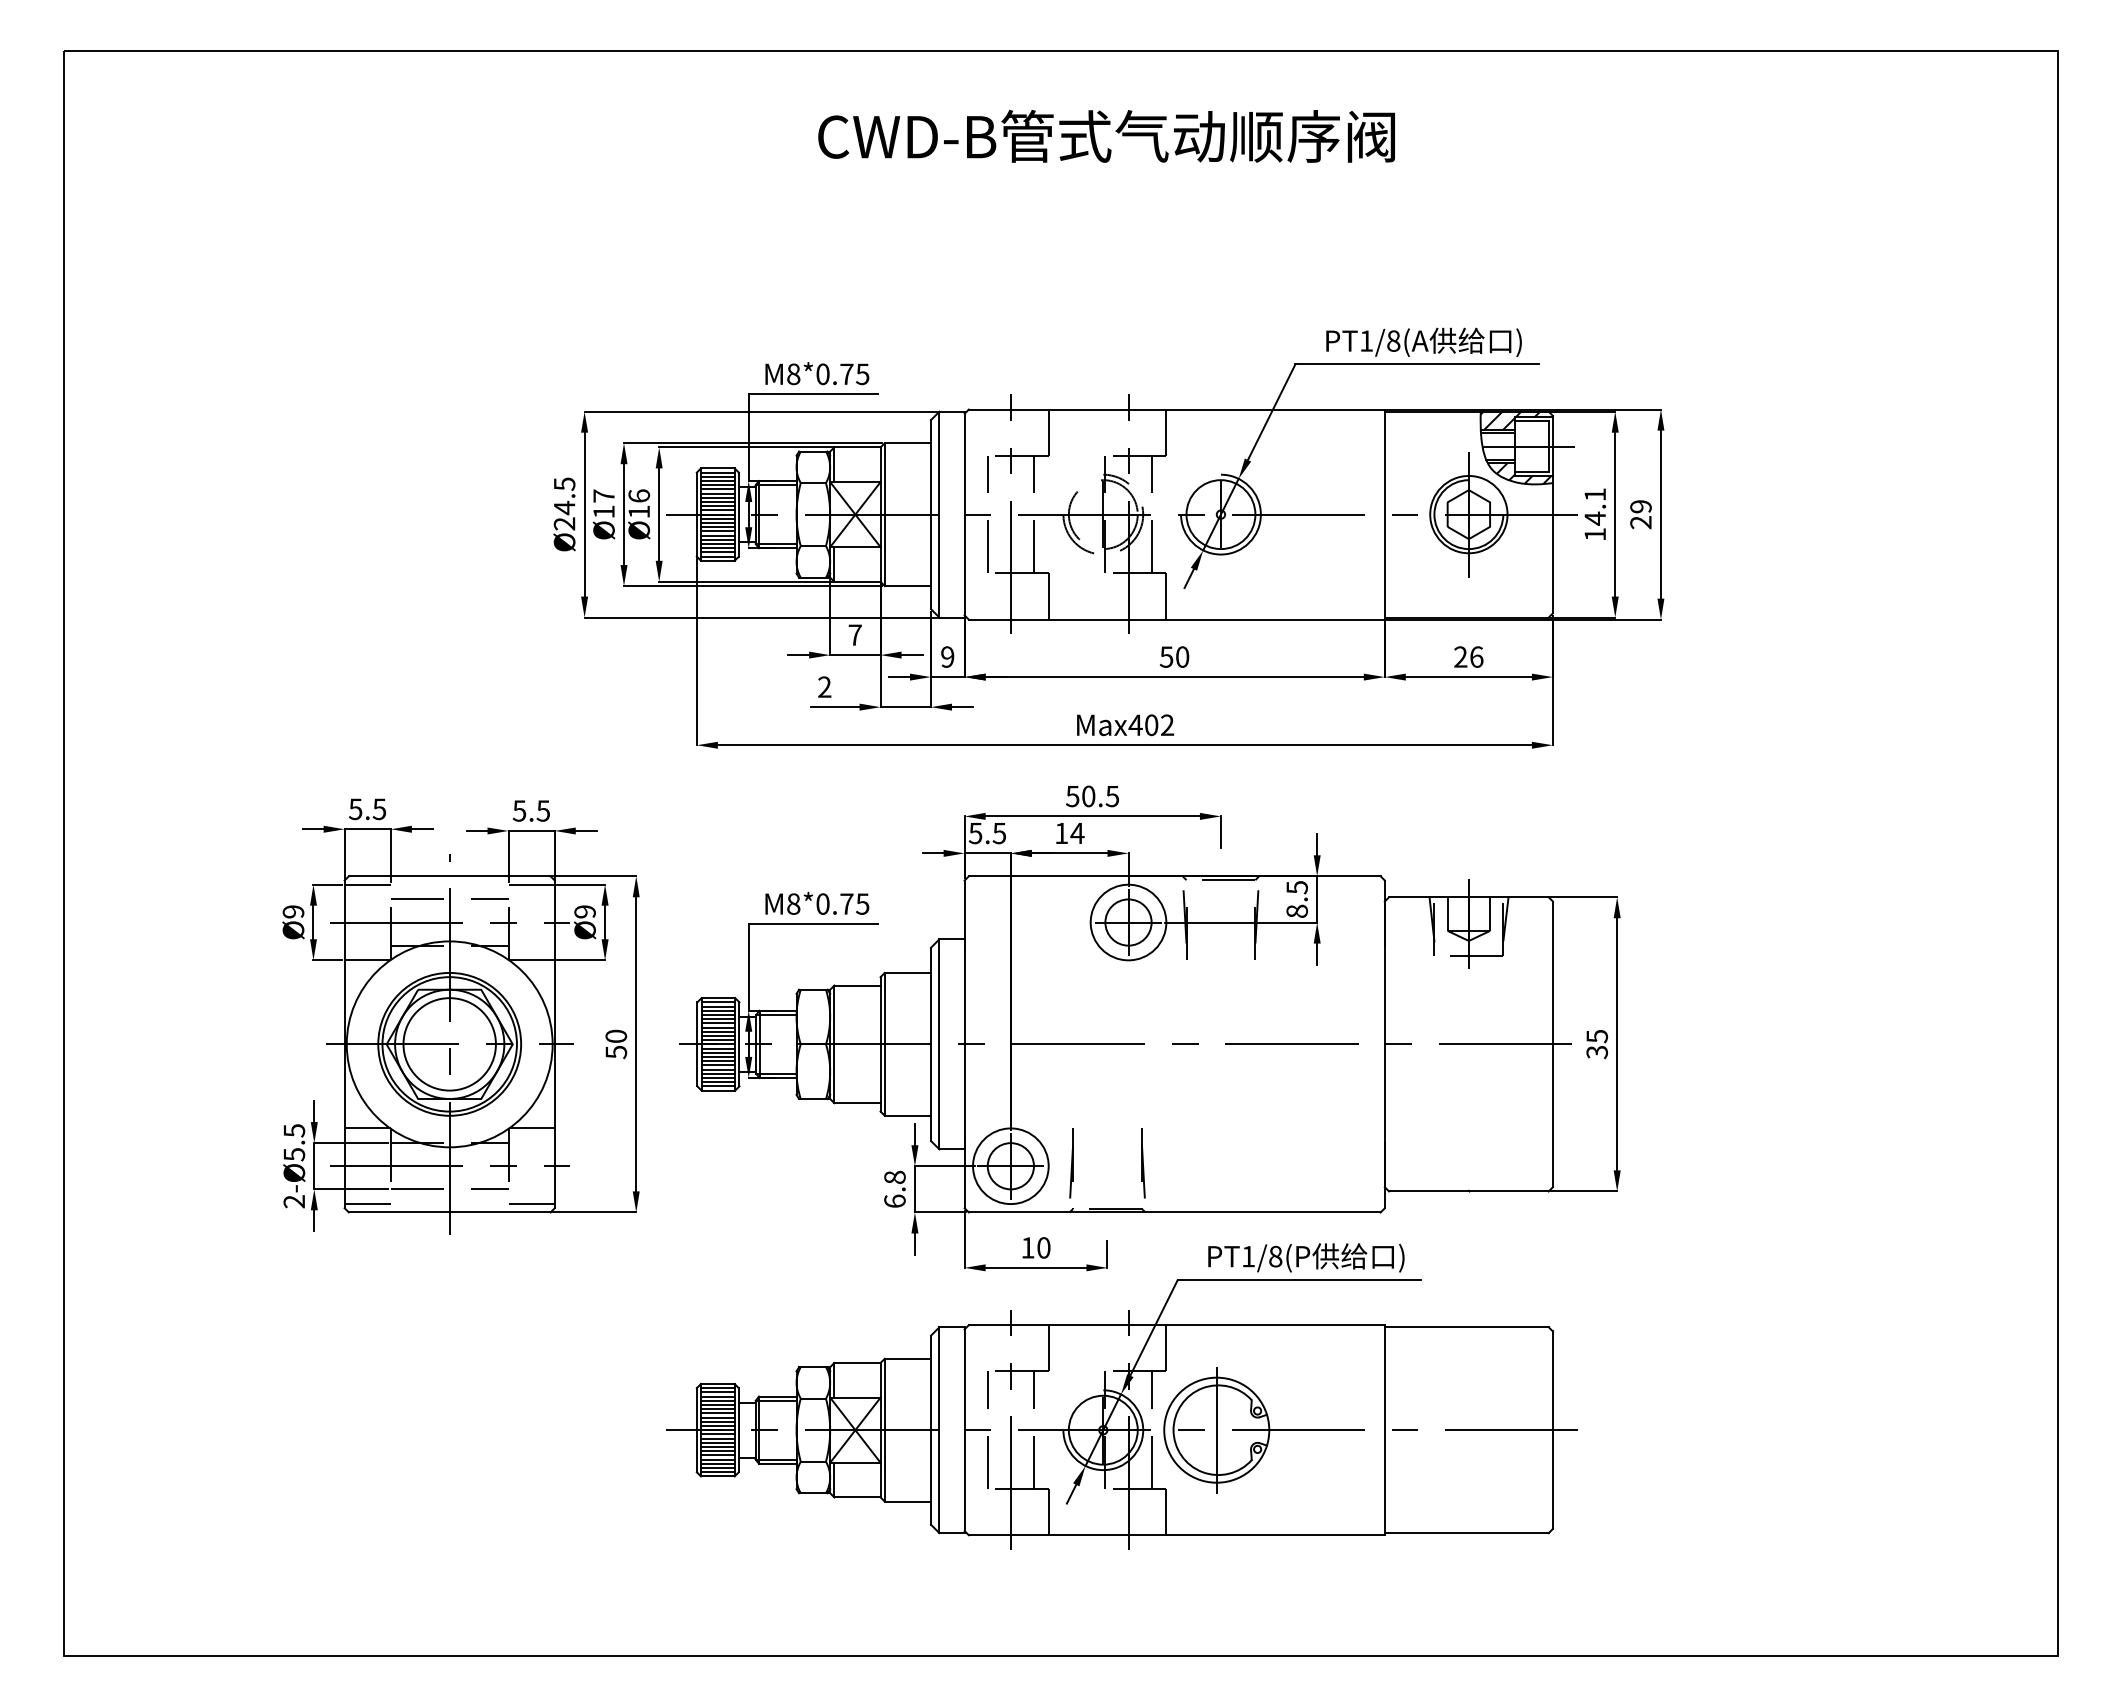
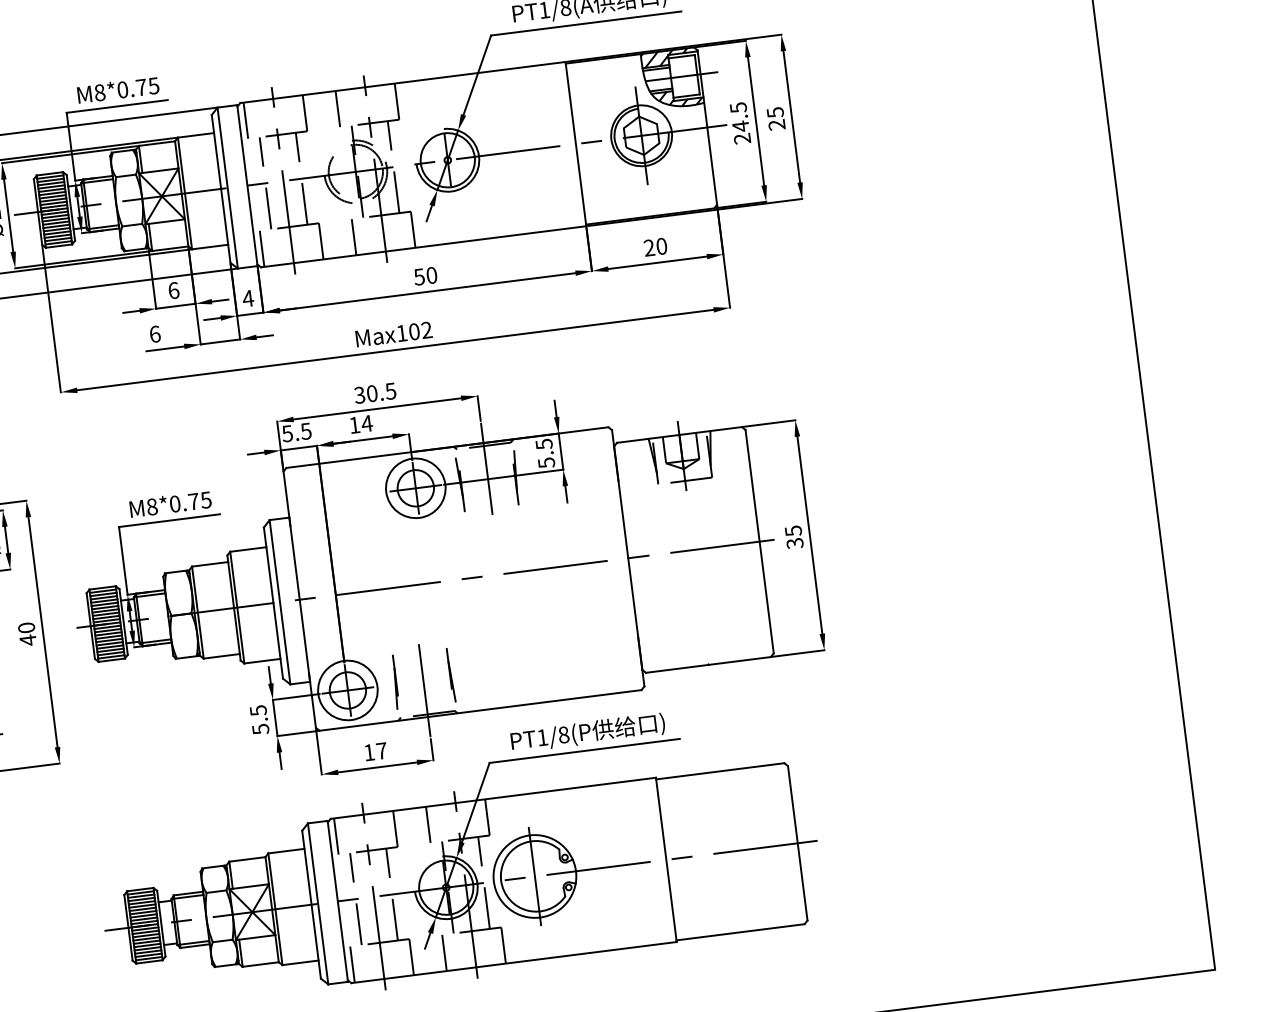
line: (973, 432) -> (246, 120), added
line: (1090, 432) -> (337, 108), added
text: (1640, 506) -> (774, 112), 29 -> 25
text: (1595, 514) -> (740, 123), 14.1 -> 24.5
line: (973, 596) -> (262, 248), added
line: (1090, 596) -> (353, 237), added
text: (854, 634) -> (173, 290), 7 -> 6
text: (947, 656) -> (248, 298), 9 -> 4
text: (1476, 656) -> (661, 245), 26 -> 20
text: (824, 686) -> (154, 333), 2 -> 6
text: (1135, 724) -> (401, 332), Max402 -> Max102
text: (1072, 795) -> (359, 394), 50.5 -> 30.5
line: (1220, 909) -> (486, 469), added
text: (1296, 911) -> (546, 463), 8.5 -> 5.5
text: (616, 1052) -> (28, 640), 50 -> 40
line: (1107, 1178) -> (424, 690), added
text: (894, 1189) -> (259, 720), 6.8 -> 5.5
text: (1043, 1247) -> (381, 750), 10 -> 17
line: (973, 1348) -> (336, 836), added
line: (1090, 1348) -> (428, 825), added
line: (973, 1512) -> (352, 964), added
line: (1090, 1512) -> (444, 953), added

